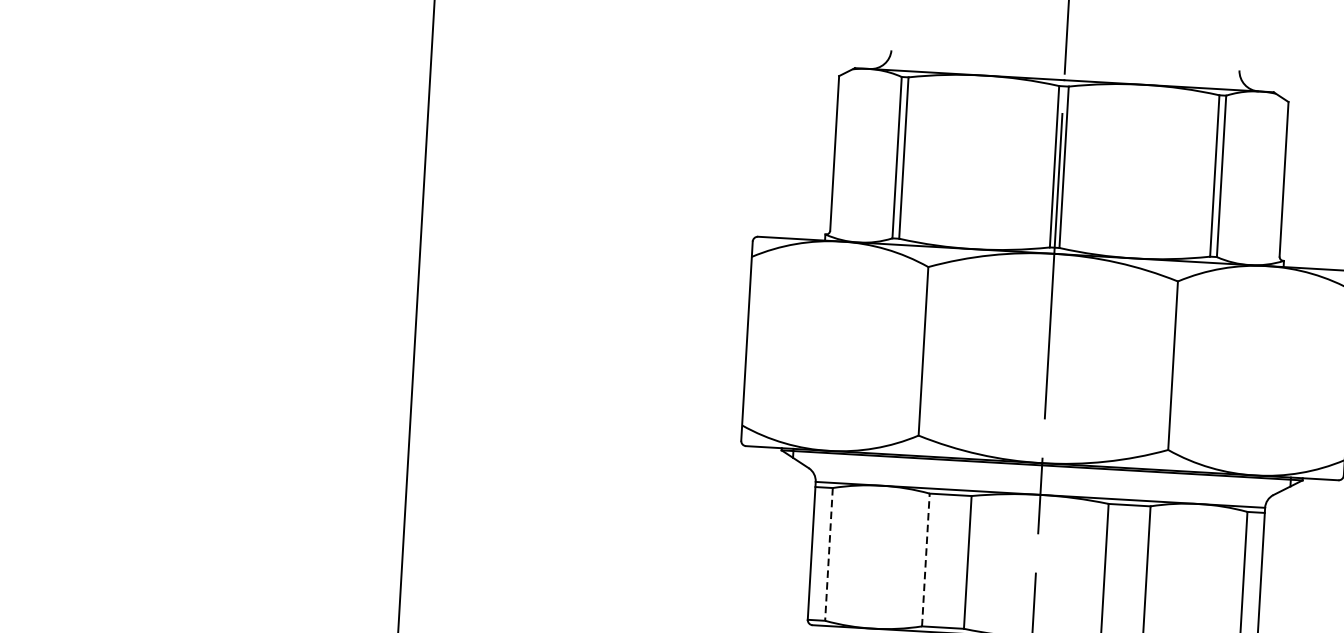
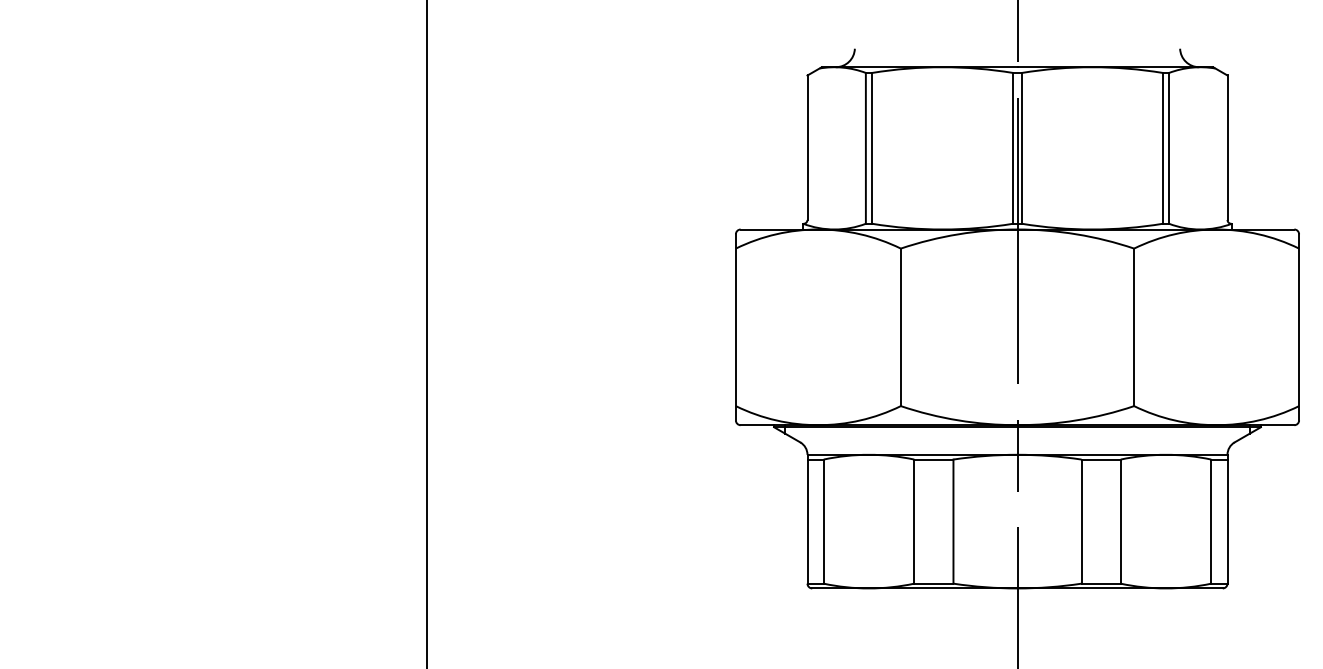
line: (828, 555) -> (823, 522), dashed -> solid
line: (926, 559) -> (914, 521), dashed -> solid

